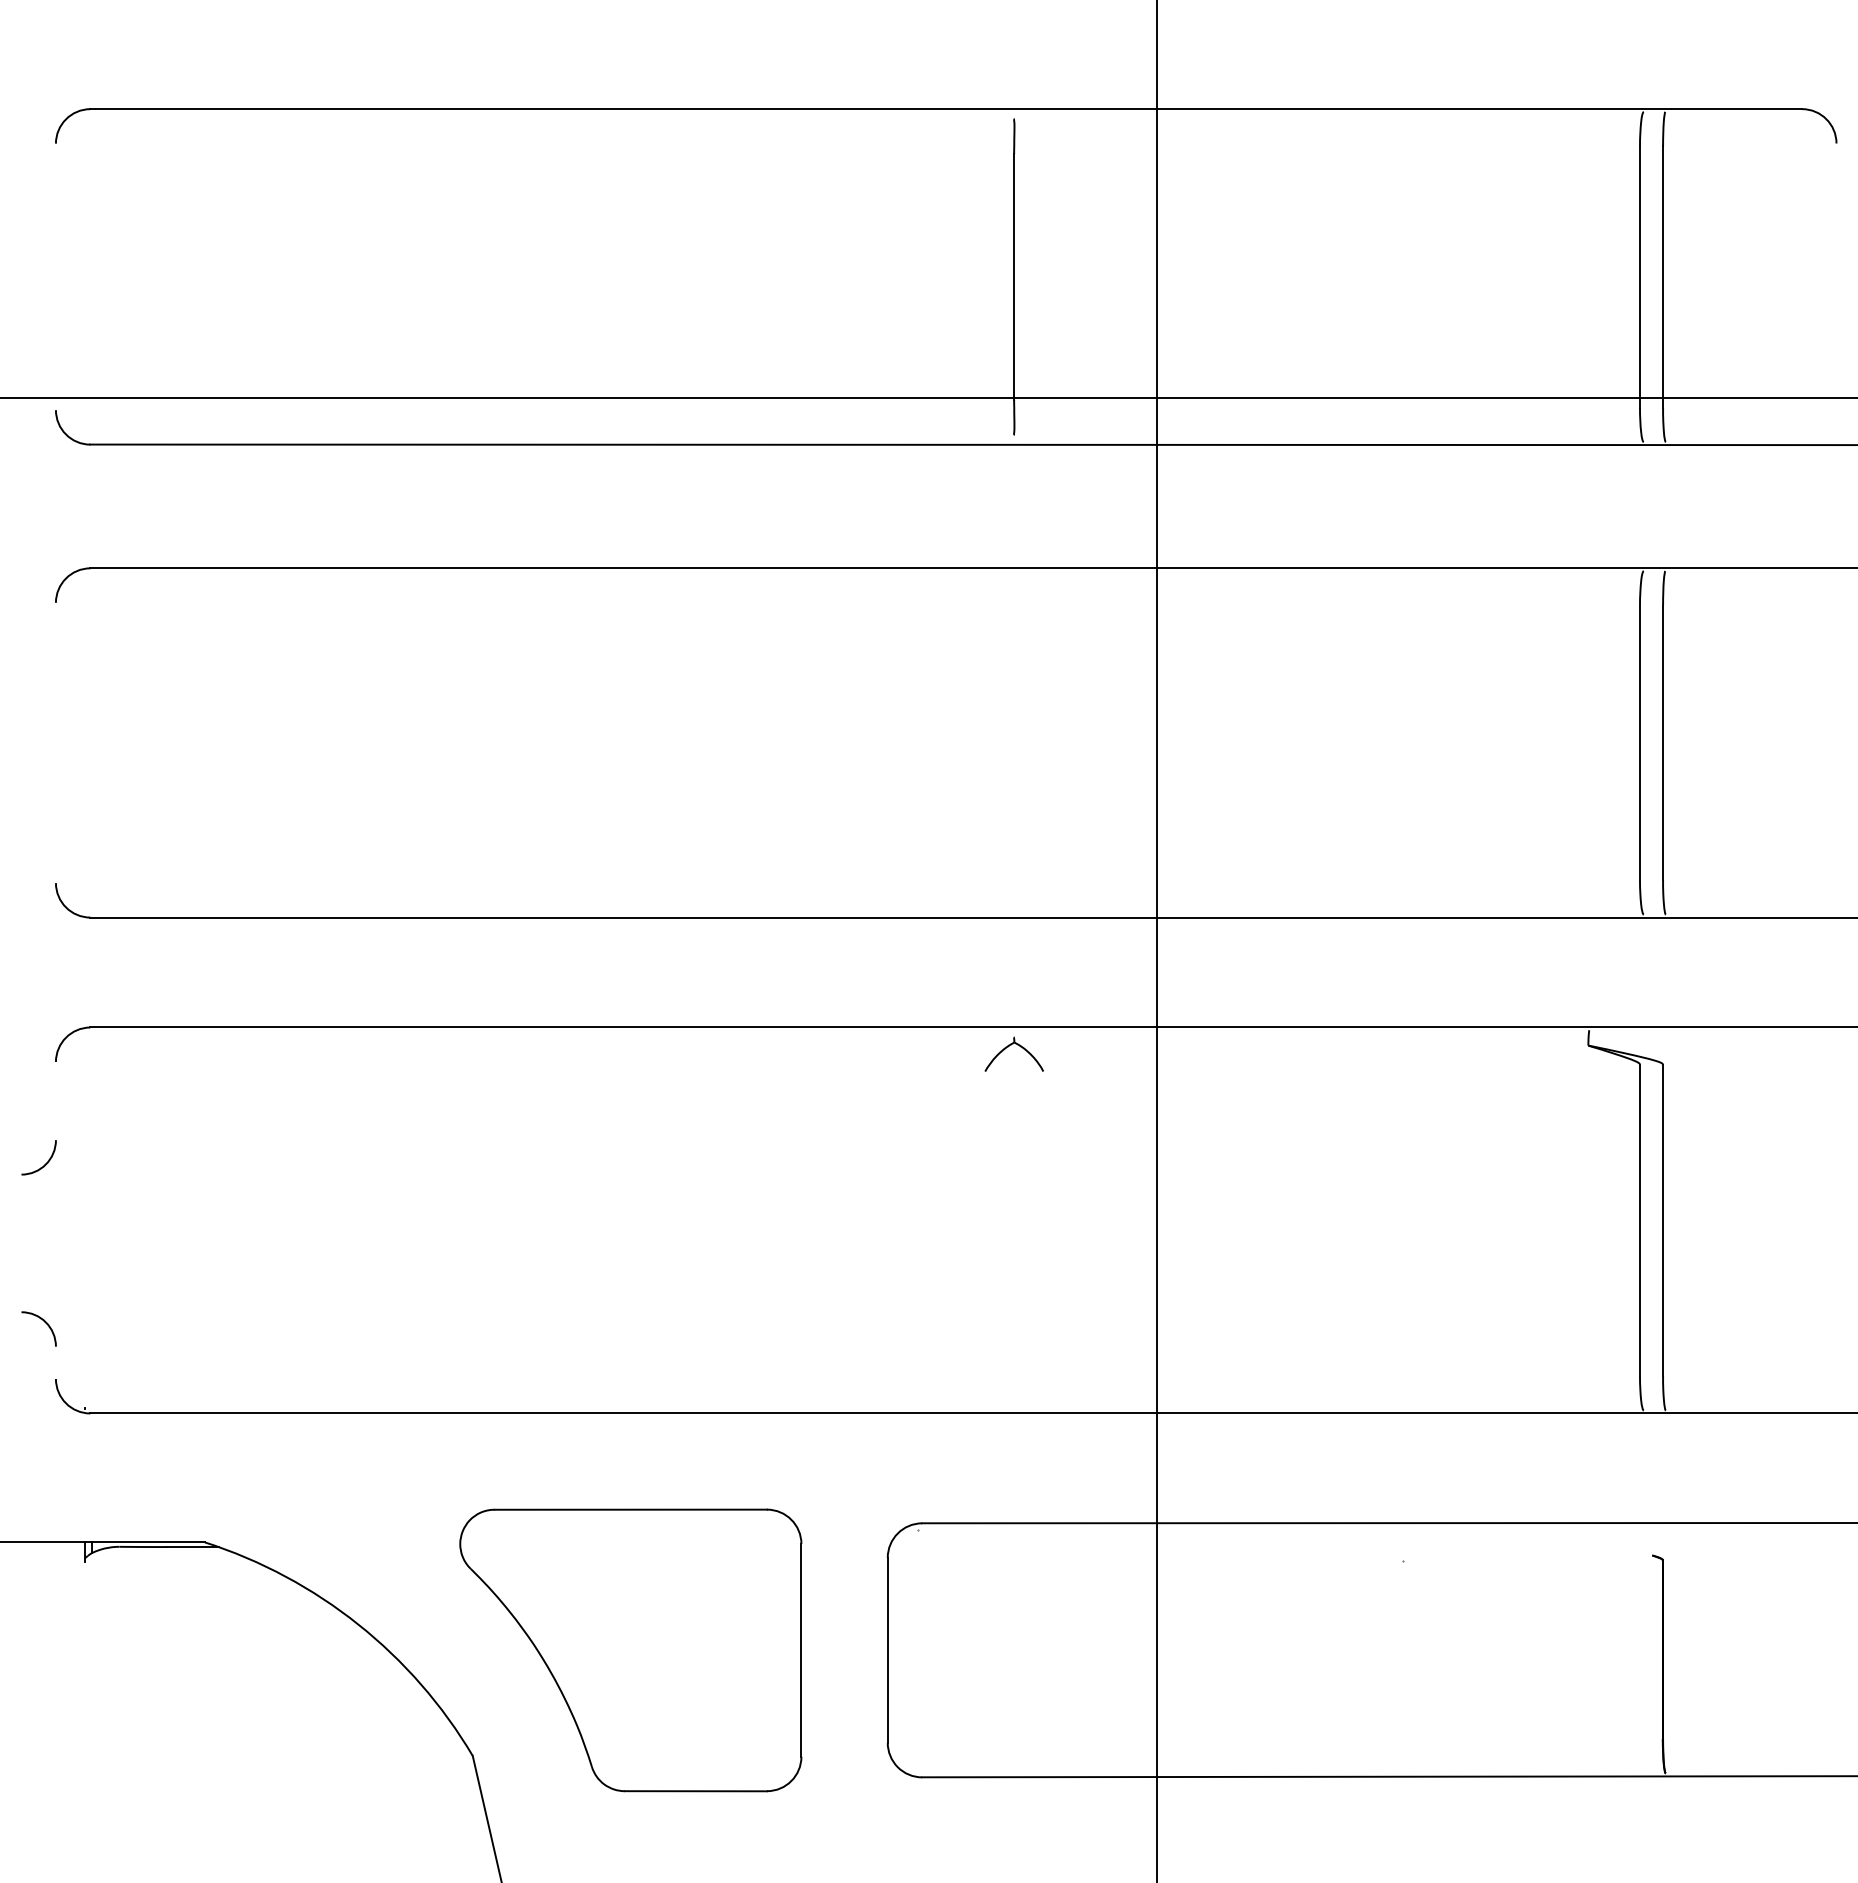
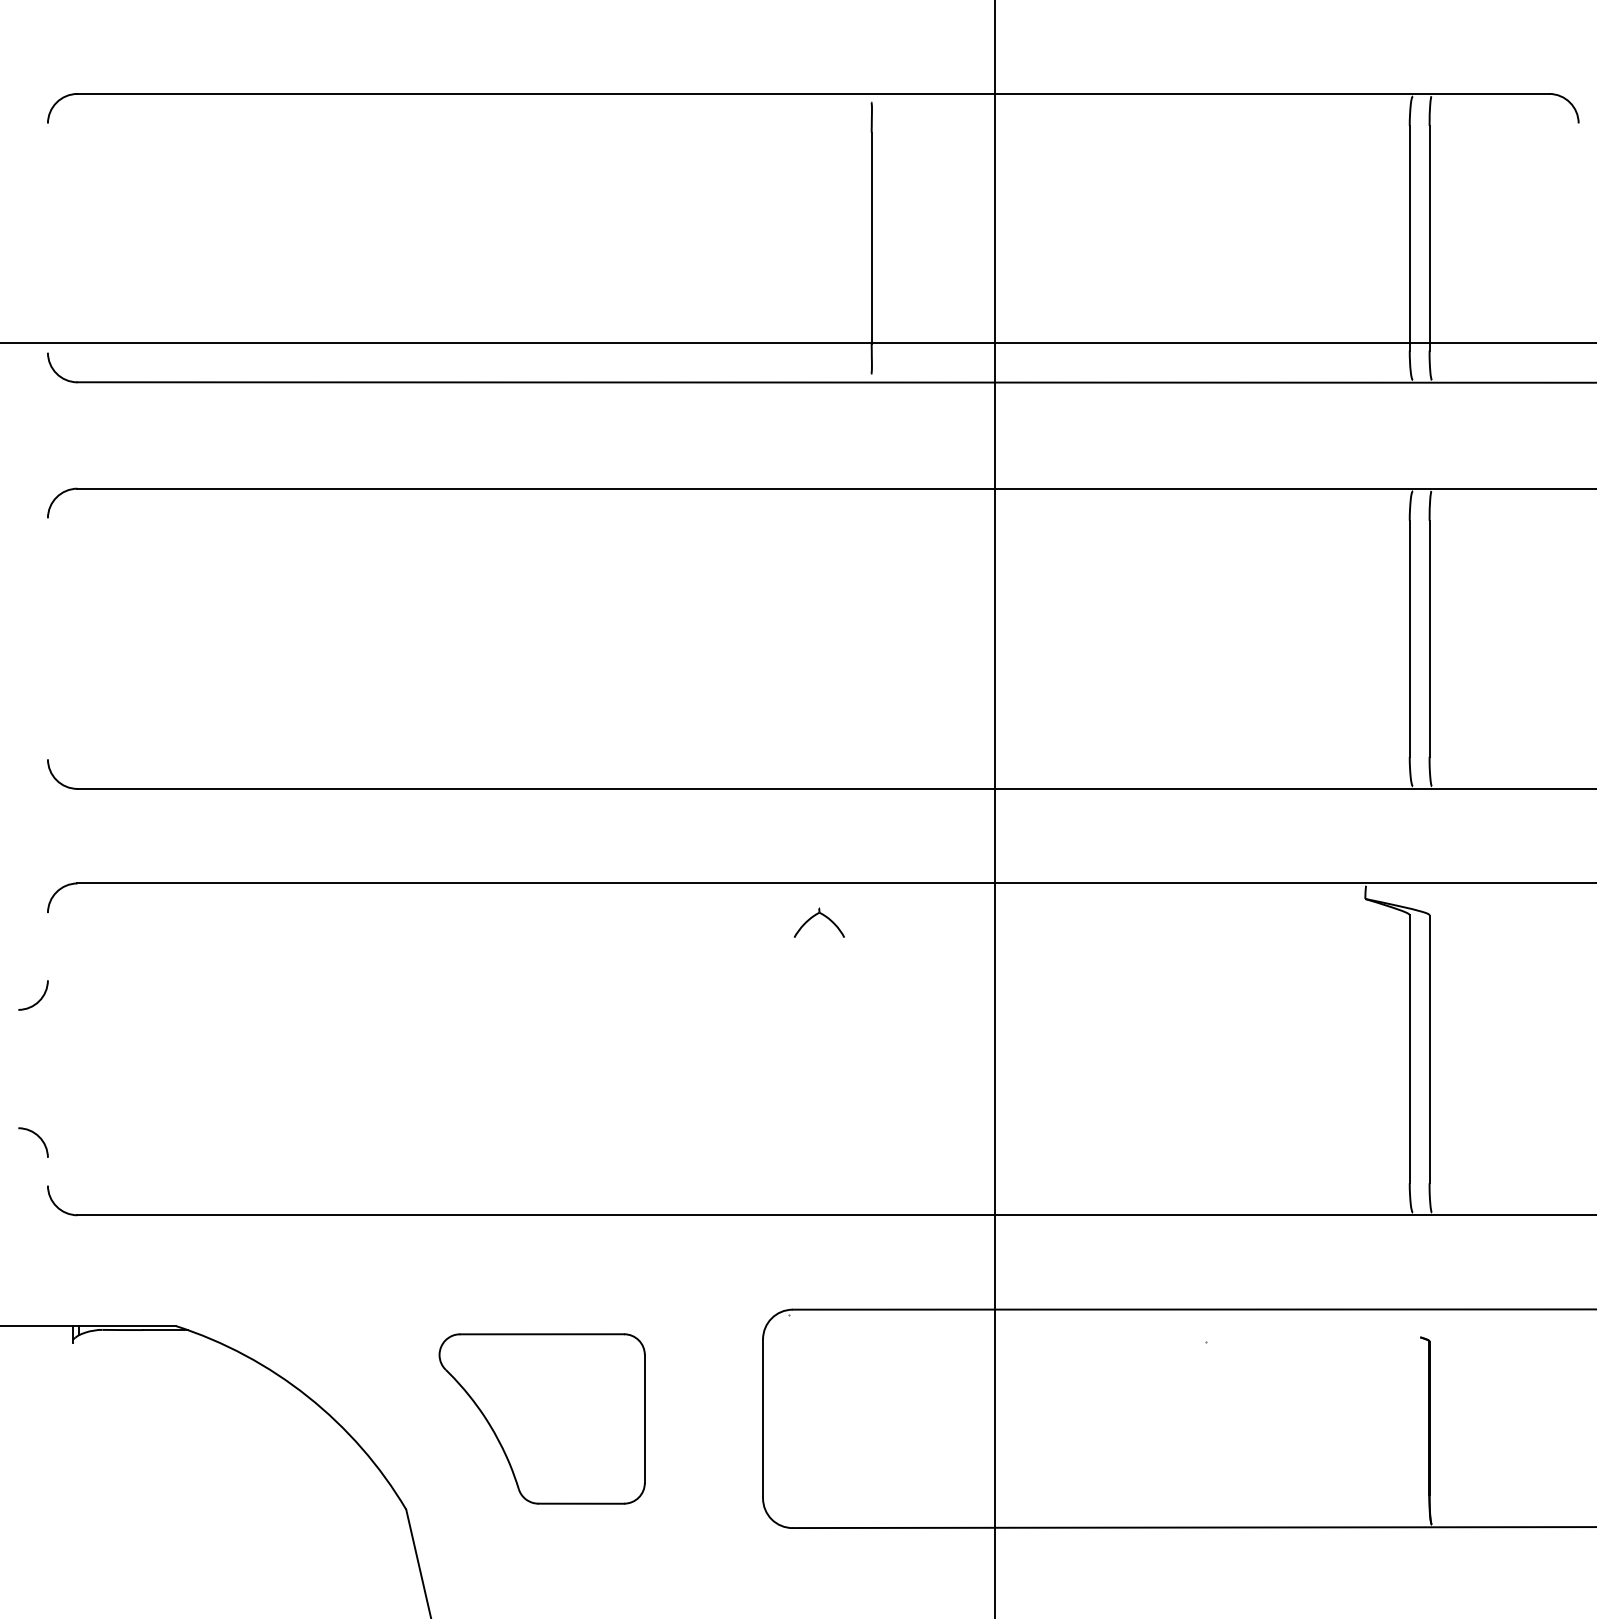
part: (1008, 1047) -> (814, 916), moved
part: (630, 1650) -> (541, 1419), size x0.7

